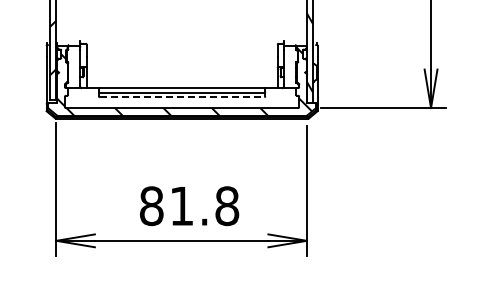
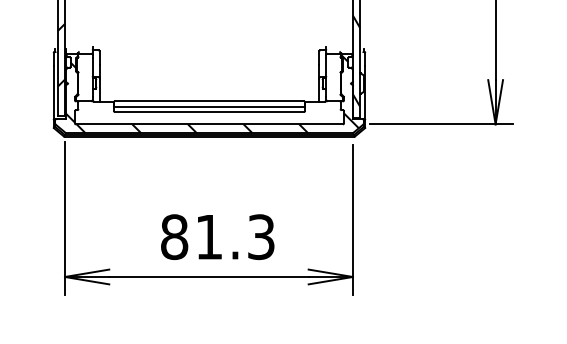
line: (182, 97) -> (209, 112), dashed -> solid
text: (227, 206) -> (261, 237), 81.8 -> 81.3

